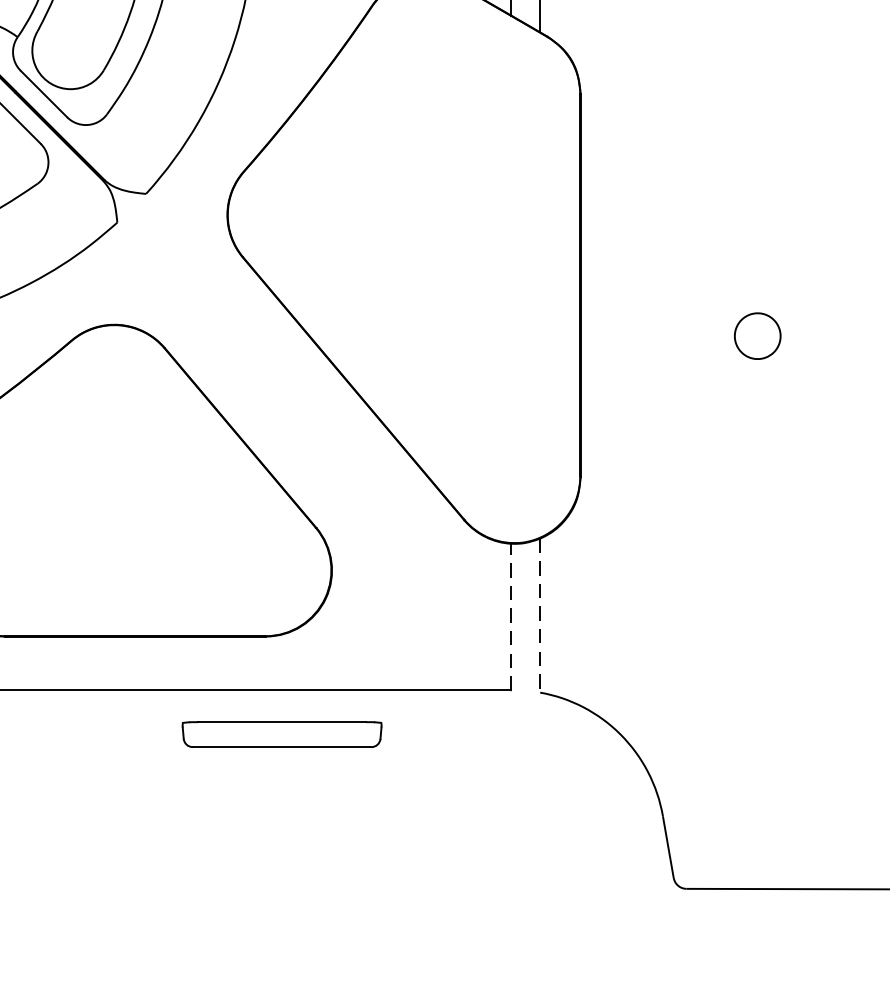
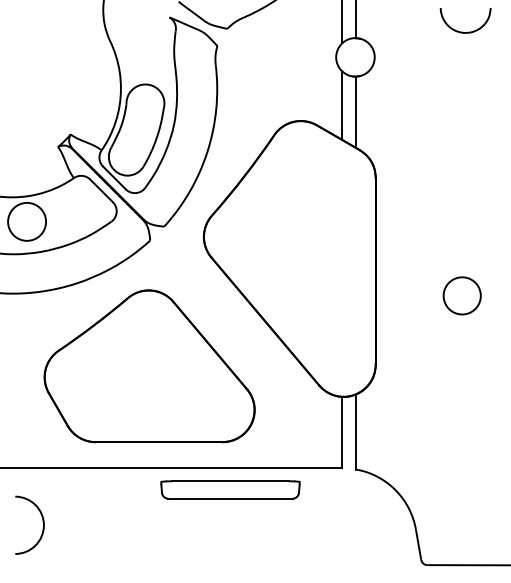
part: (756, 335) -> (461, 295), size x1.67
line: (512, 616) -> (342, 432), dashed -> solid
line: (540, 616) -> (356, 432), dashed -> solid
part: (282, 733) -> (230, 489), size x1.43

